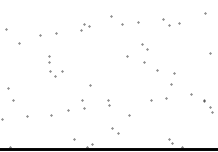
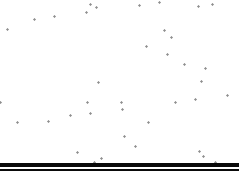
part: (50, 62) -> (47, 54), removed
part: (115, 130) -> (130, 140), size x1.6

